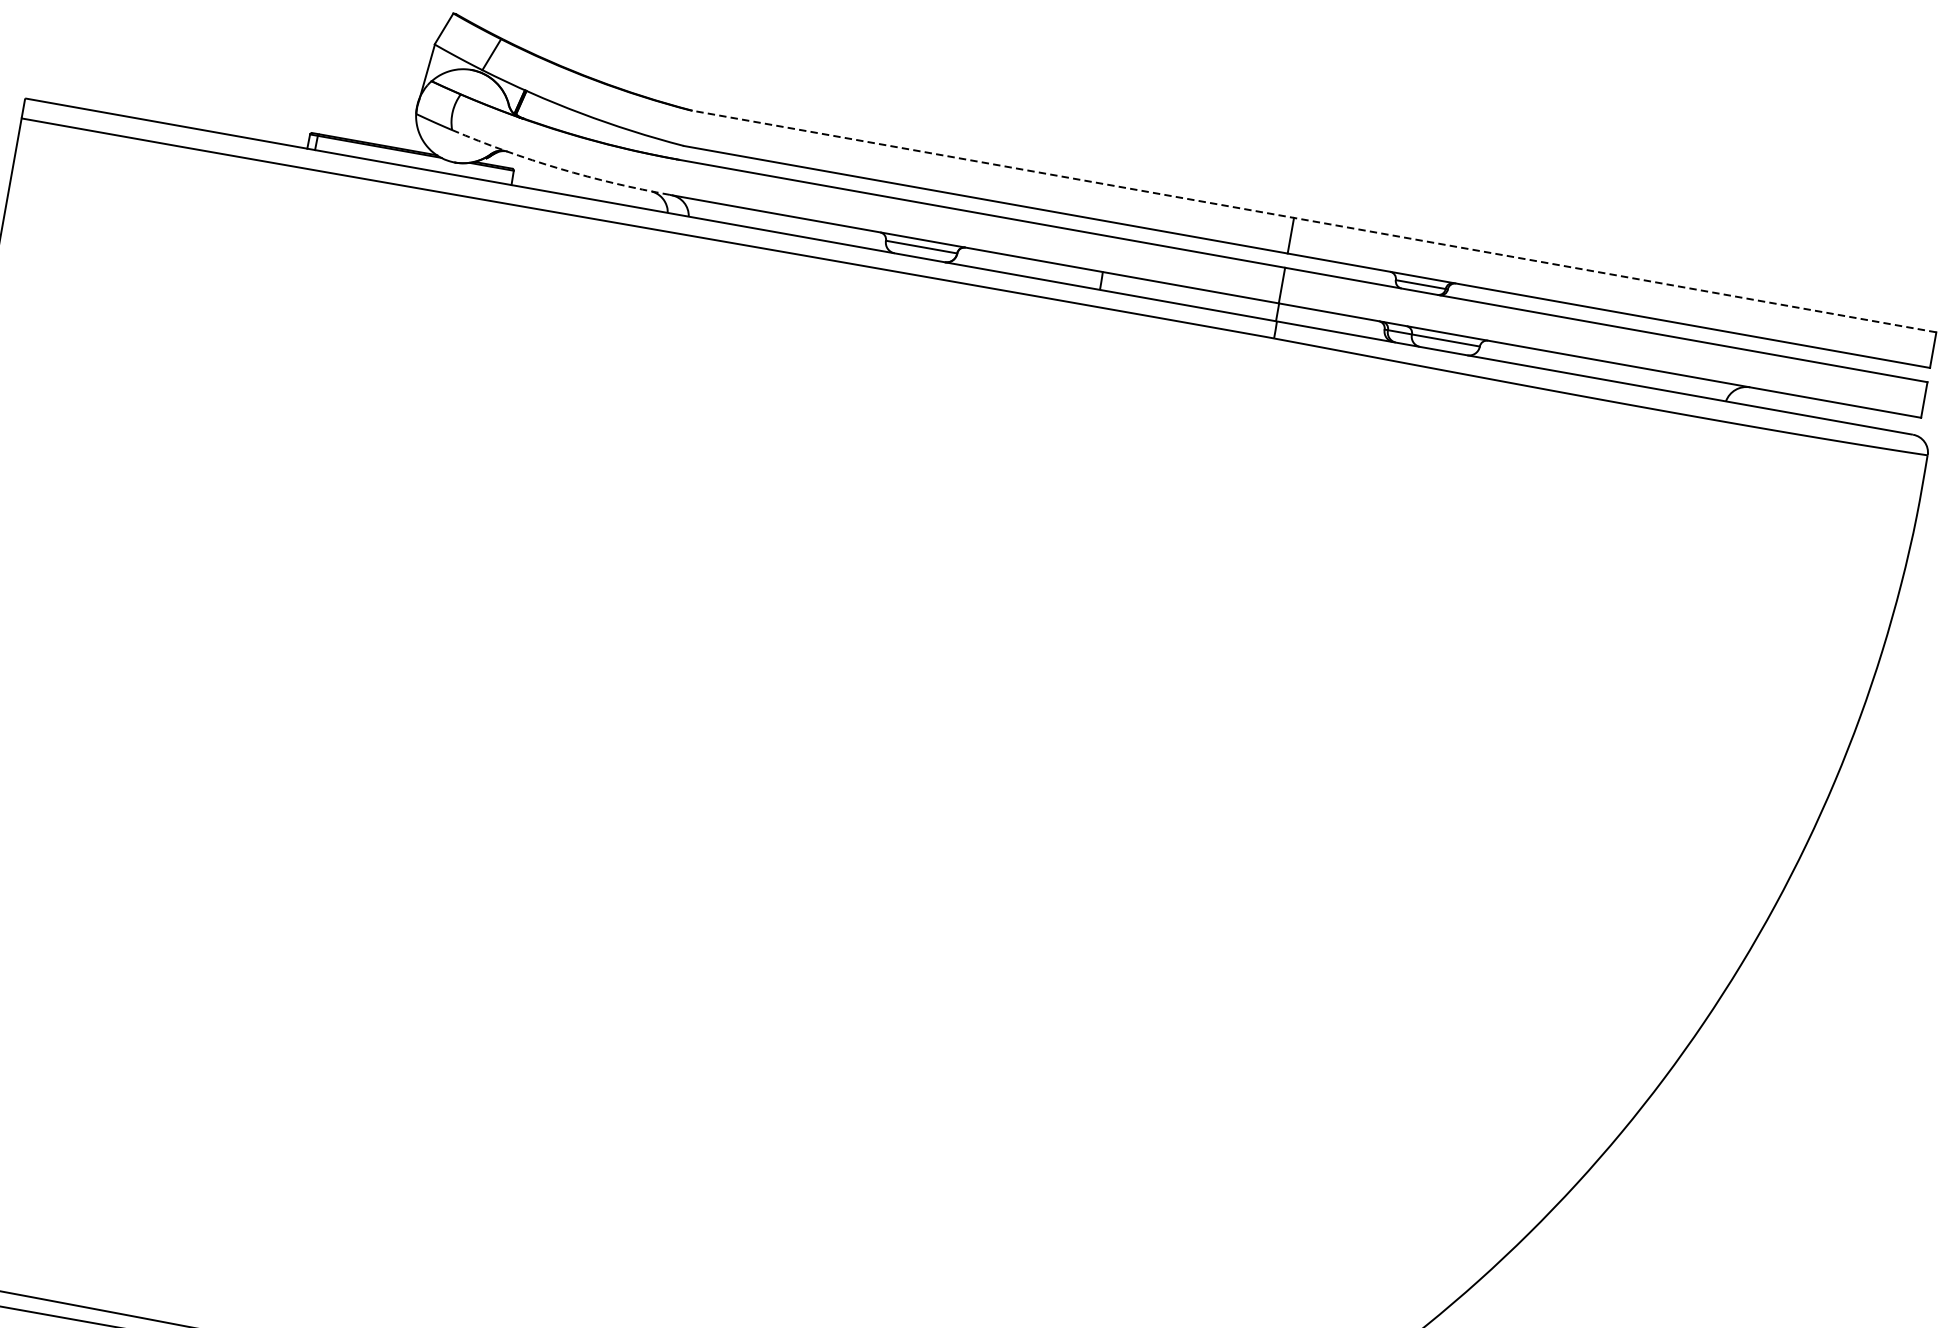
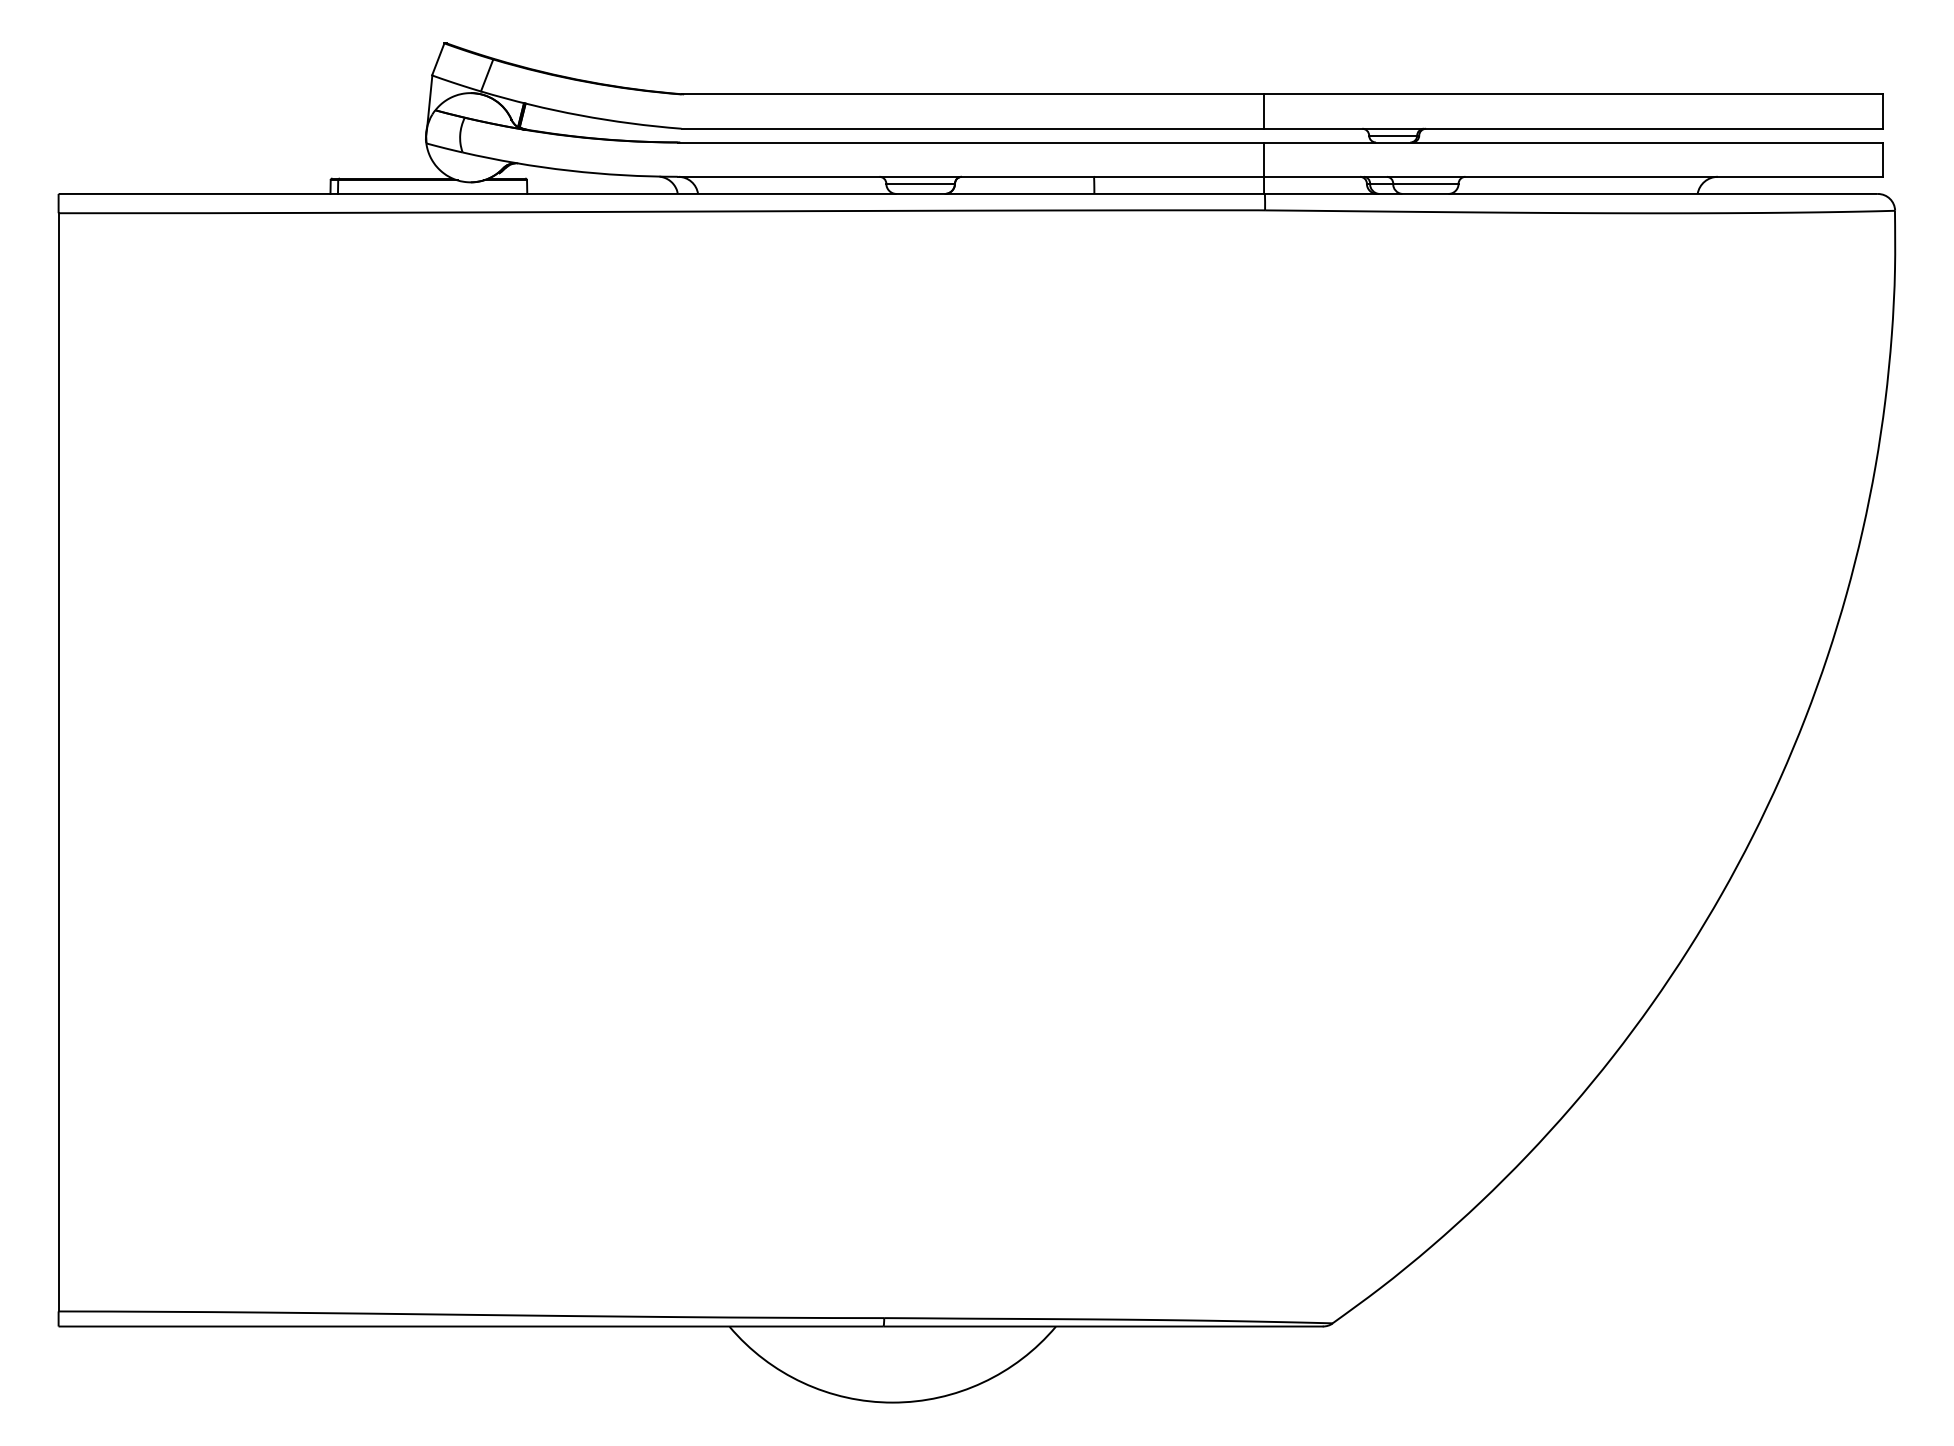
arc: (559, 168) -> (569, 170), dashed -> solid
line: (1313, 221) -> (1282, 94), dashed -> solid

